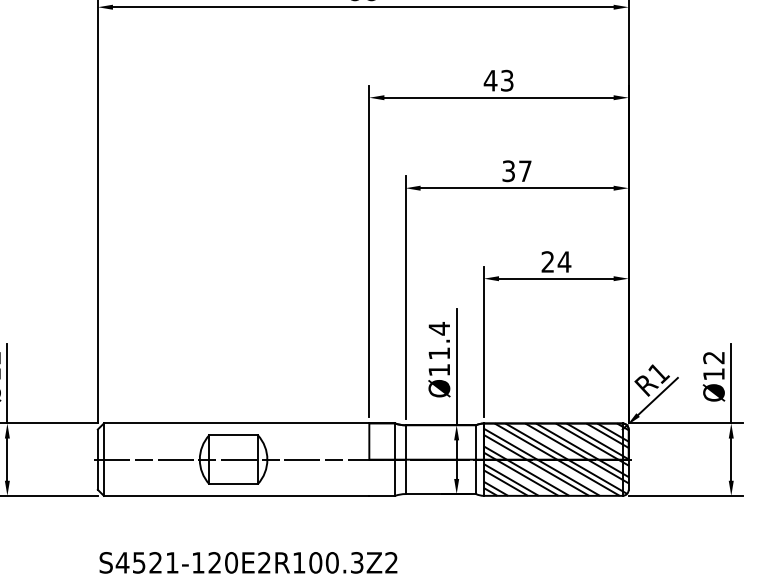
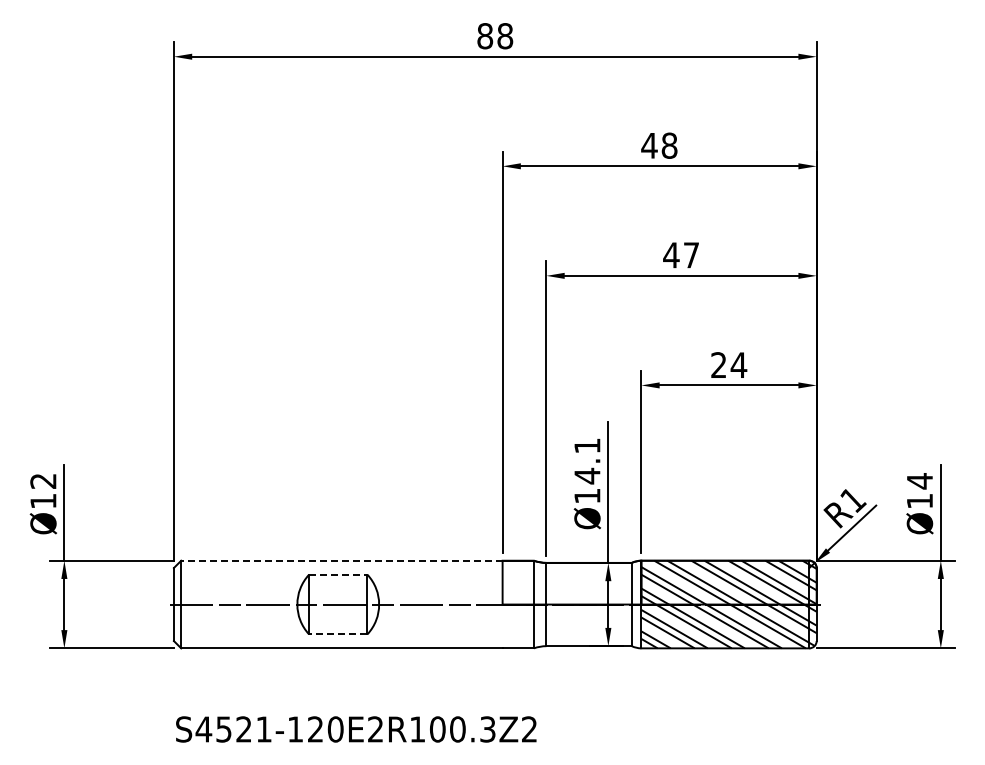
text: (507, 80) -> (669, 145), 43 -> 48
text: (508, 171) -> (671, 255), 37 -> 47
text: (439, 340) -> (587, 460), Ø11.4 -> Ø14.1
text: (713, 358) -> (919, 481), Ø12 -> Ø14
line: (236, 423) -> (341, 560), solid -> dashed
line: (233, 434) -> (338, 574), solid -> dashed
line: (232, 484) -> (337, 634), solid -> dashed

